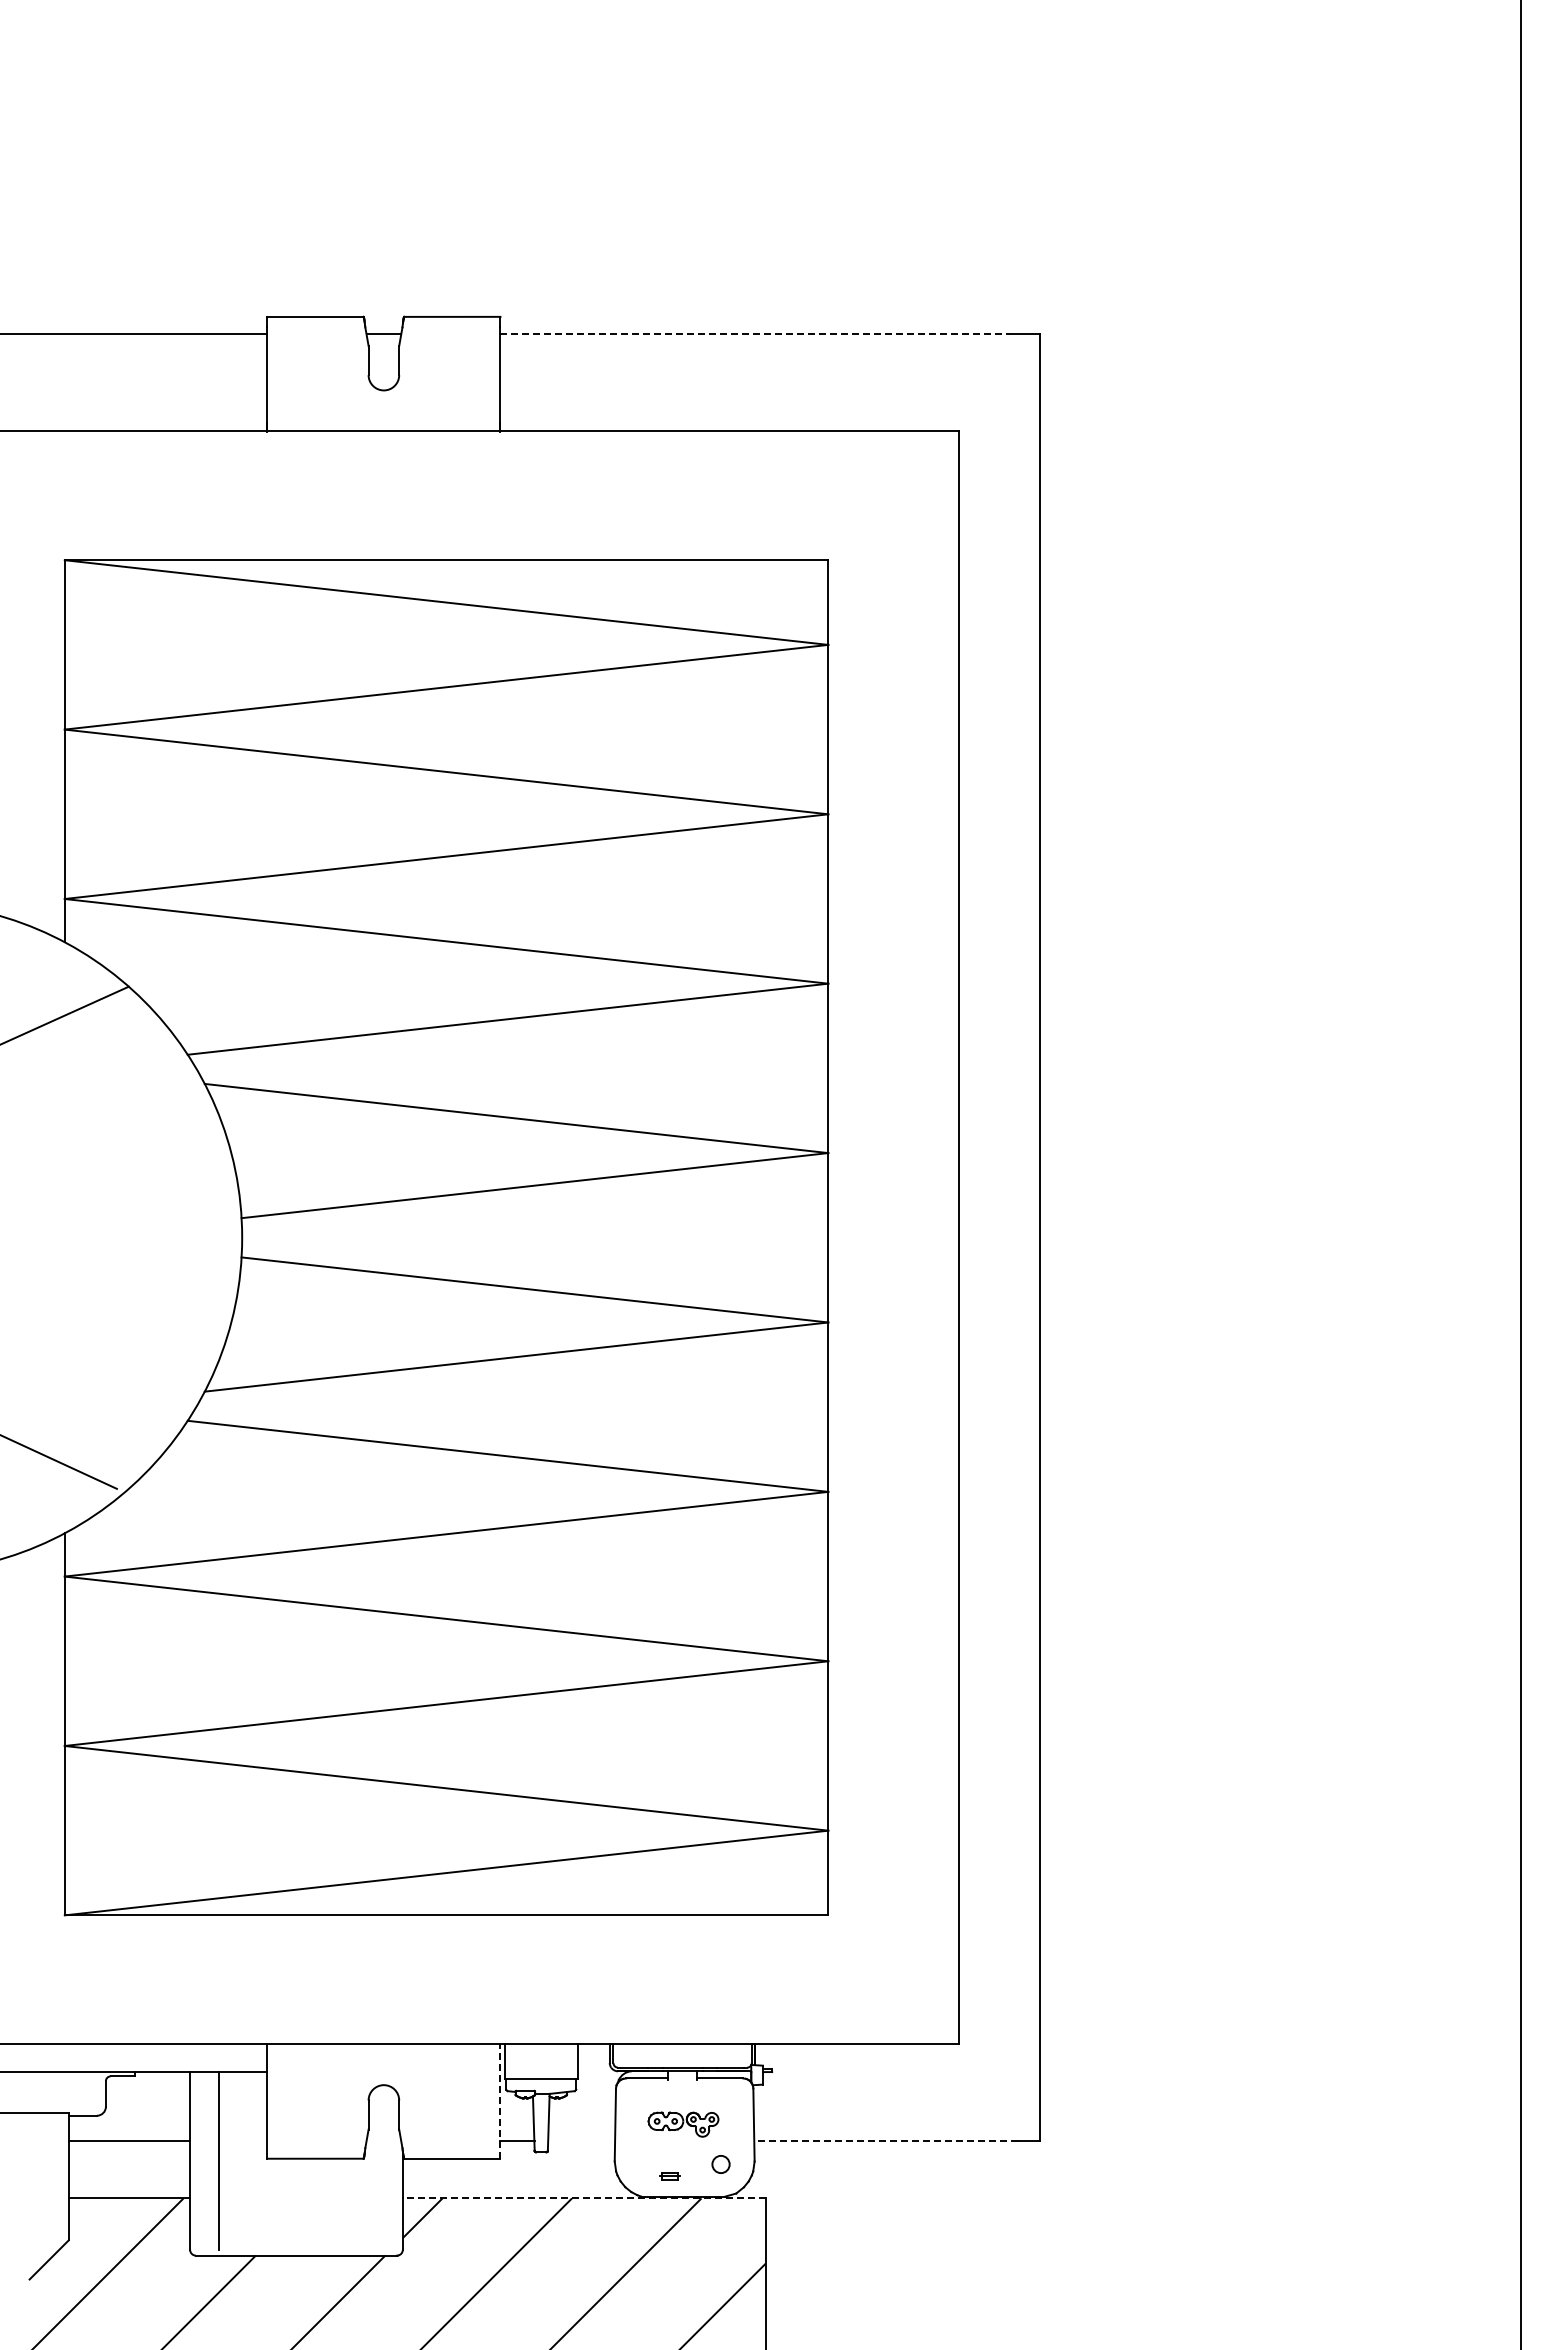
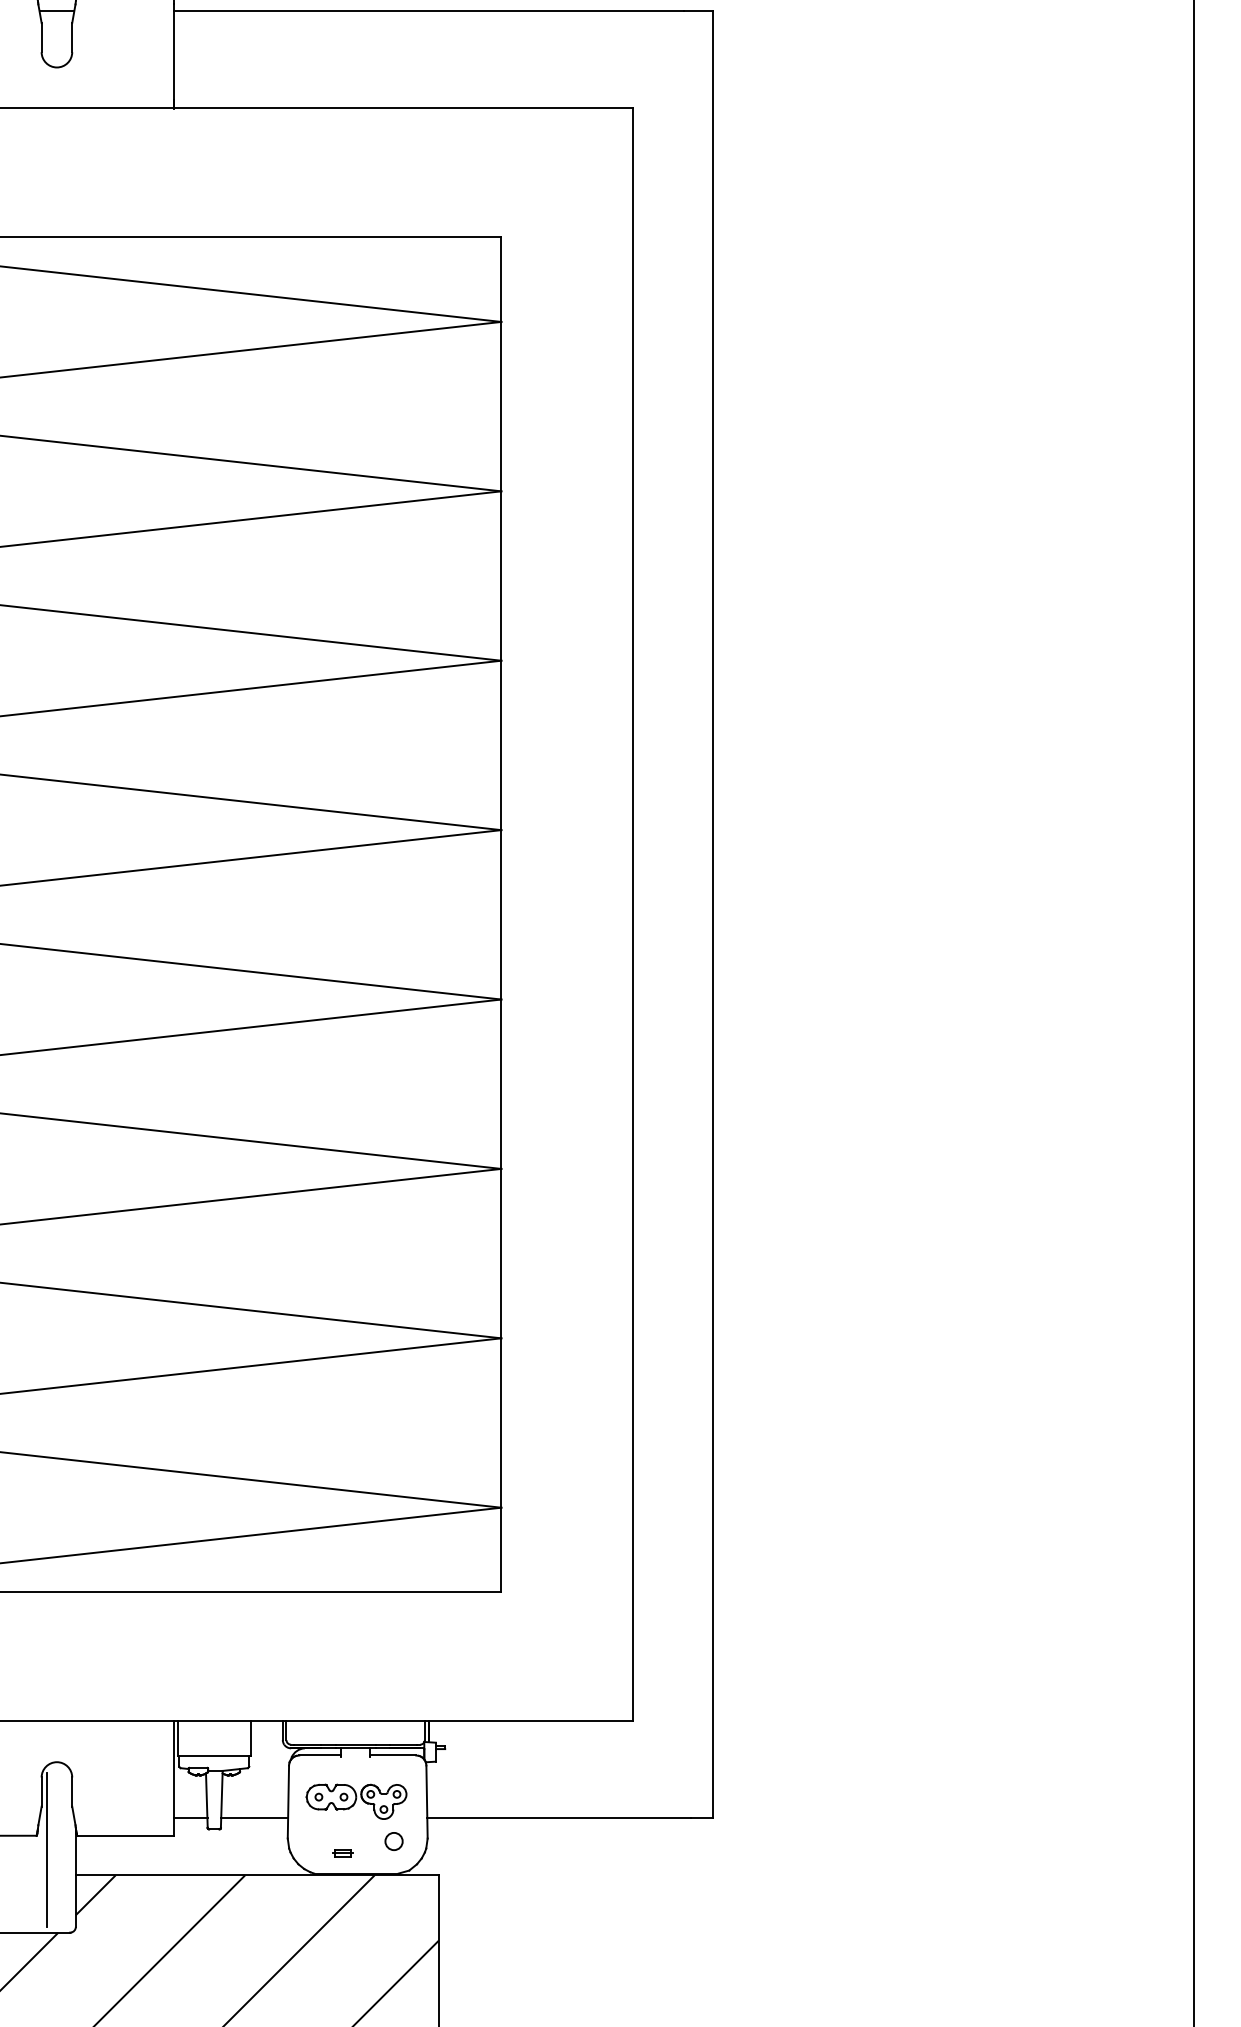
line: (755, 334) -> (428, 11), dashed -> solid
line: (500, 2101) -> (173, 1778), dashed -> solid
part: (683, 2124) -> (356, 1801), size x1.43
line: (581, 2141) -> (254, 1818), added
line: (886, 2141) -> (559, 1818), dashed -> solid
line: (373, 2172) -> (46, 1849), added
line: (583, 2198) -> (256, 1875), dashed -> solid

